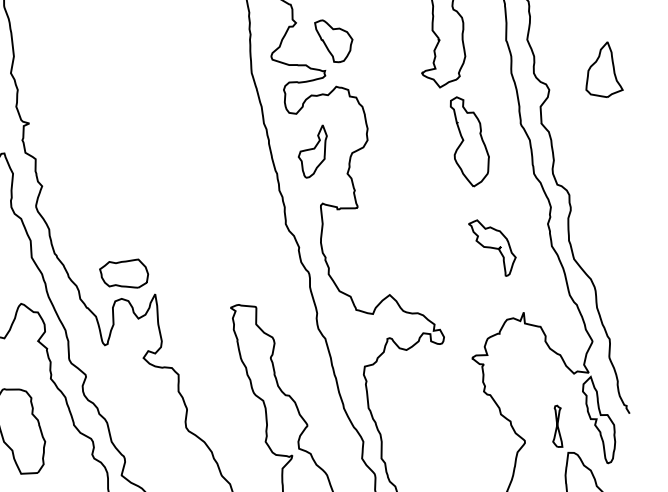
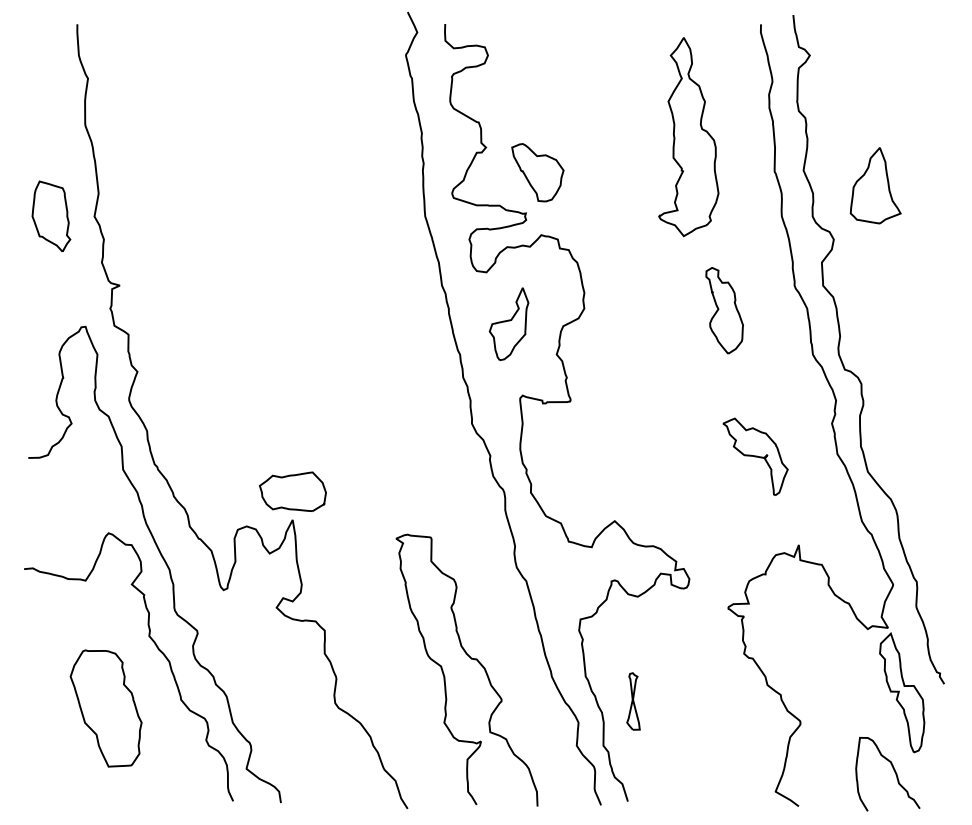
part: (604, 69) -> (875, 185), moved
part: (469, 141) -> (724, 310), size x0.7
part: (123, 273) -> (292, 491), moved
part: (557, 426) -> (633, 701), moved

